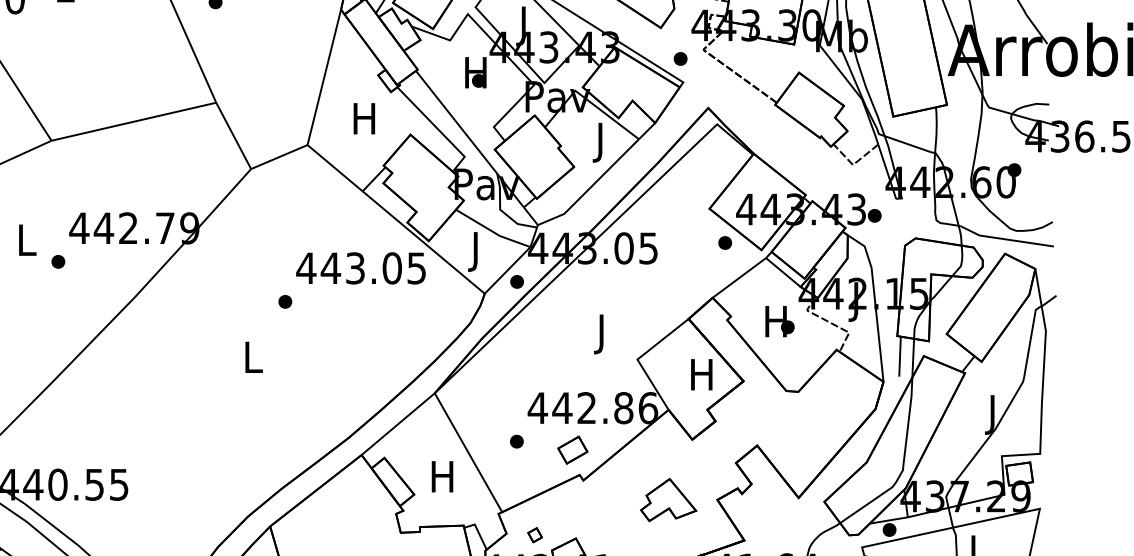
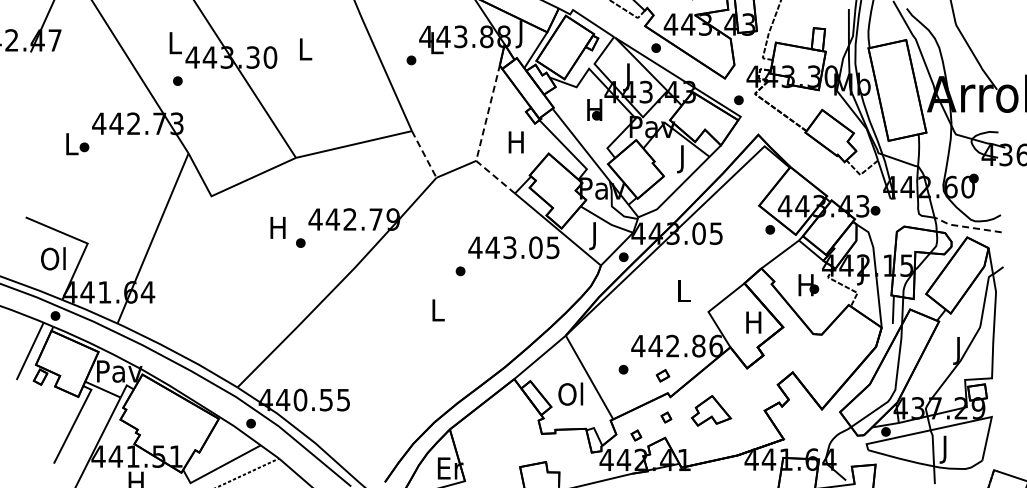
line: (315, 111) -> (481, 137), solid -> dashed
line: (234, 135) -> (424, 154), solid -> dashed
text: (25, 239) -> (277, 227), L -> H
line: (1005, 239) -> (967, 227), solid -> dashed
text: (601, 334) -> (683, 294), J -> L
part: (572, 449) -> (662, 375), size x0.6
text: (441, 475) -> (570, 393), H -> Ol
part: (668, 499) -> (711, 410), moved
part: (577, 509) -> (666, 417), added

